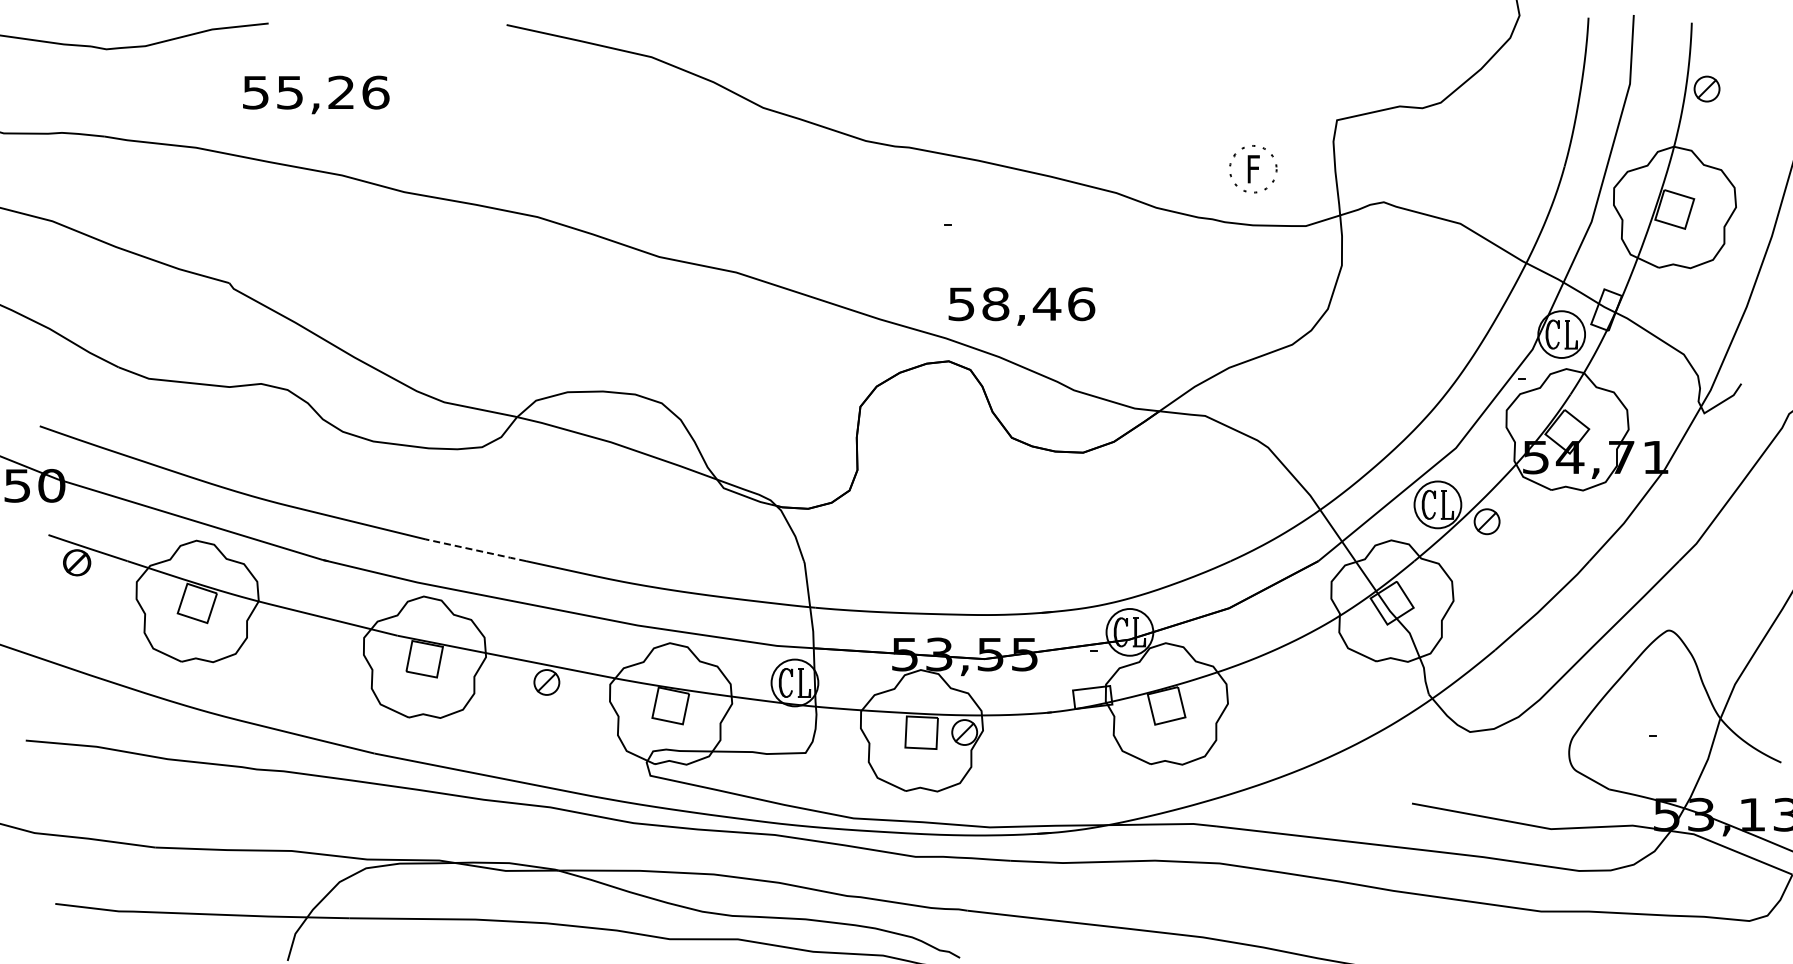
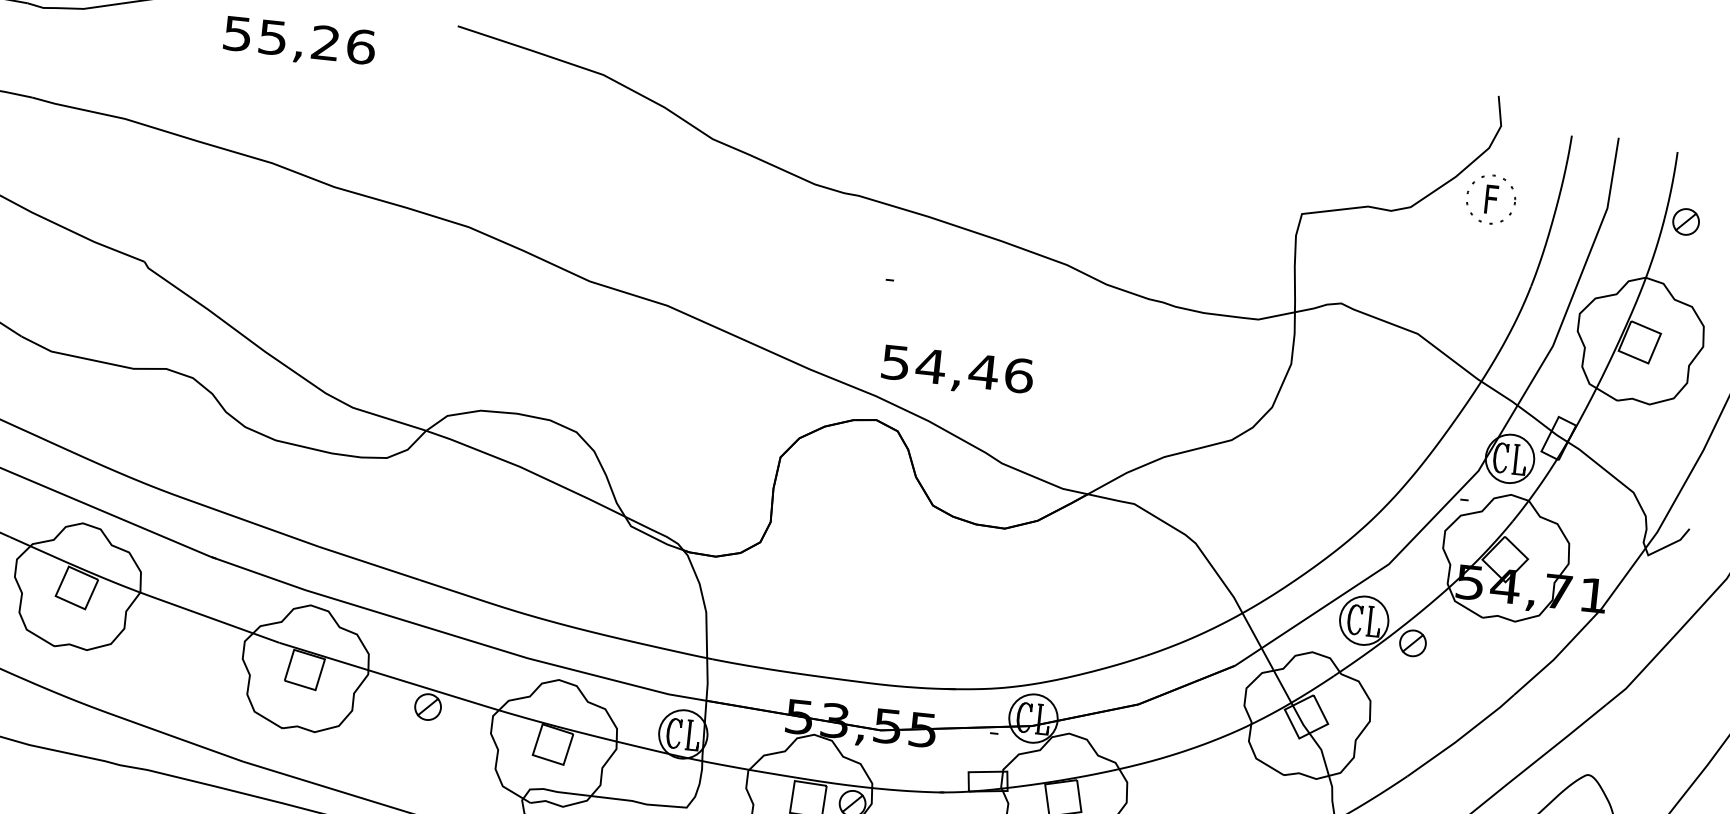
text: (316, 94) -> (299, 42), moved
part: (1253, 169) -> (1491, 199), moved
text: (995, 304) -> (930, 366), 58,46 -> 54,46
line: (476, 550) -> (369, 563), dashed -> solid

